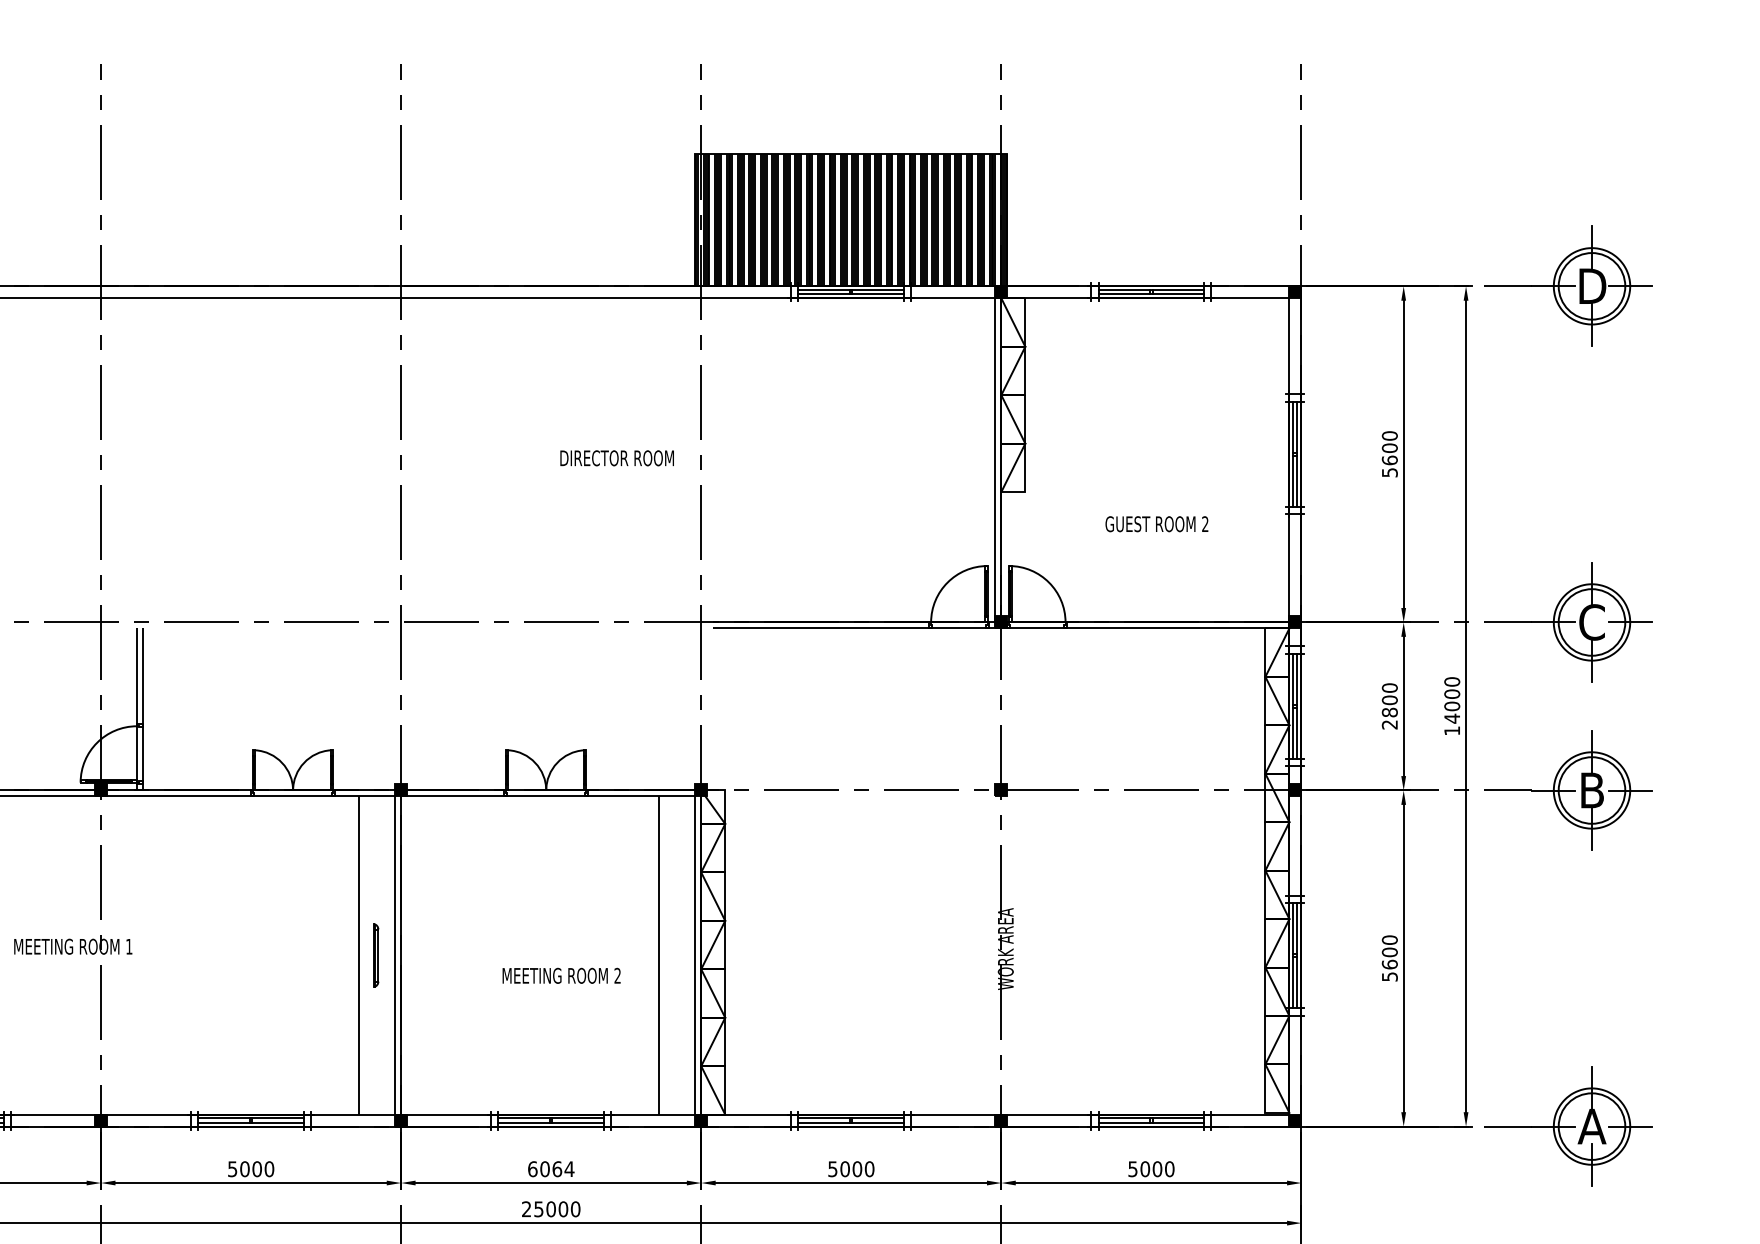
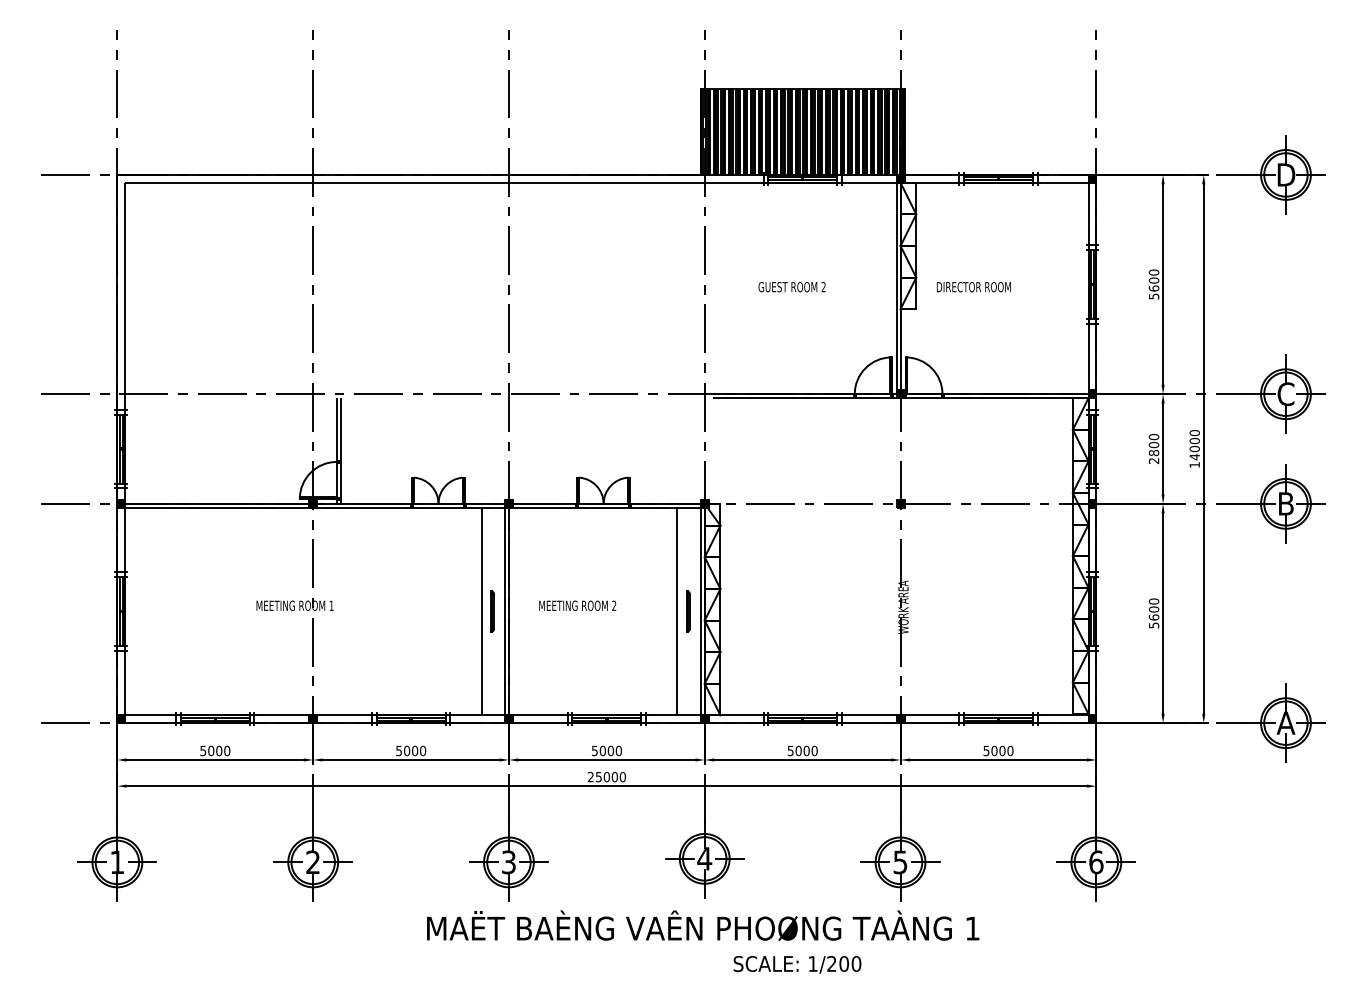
text: (616, 458) -> (973, 287), moved
text: (1156, 524) -> (791, 287), moved
line: (676, 955) -> (688, 611), added
text: (561, 975) -> (577, 605), moved
text: (550, 1168) -> (606, 750), 6064 -> 5000

